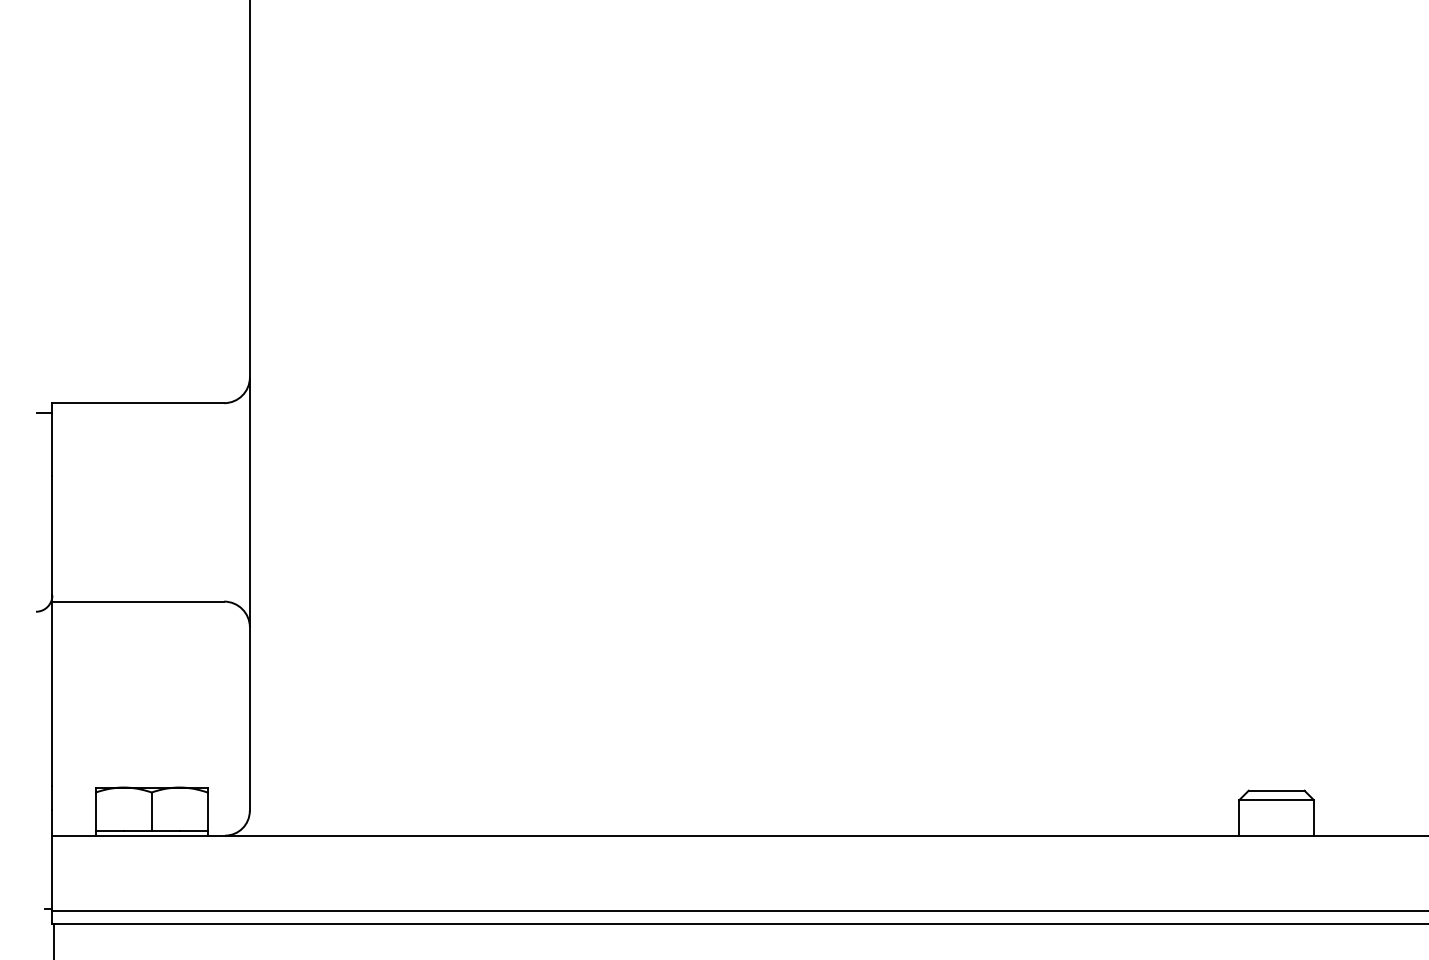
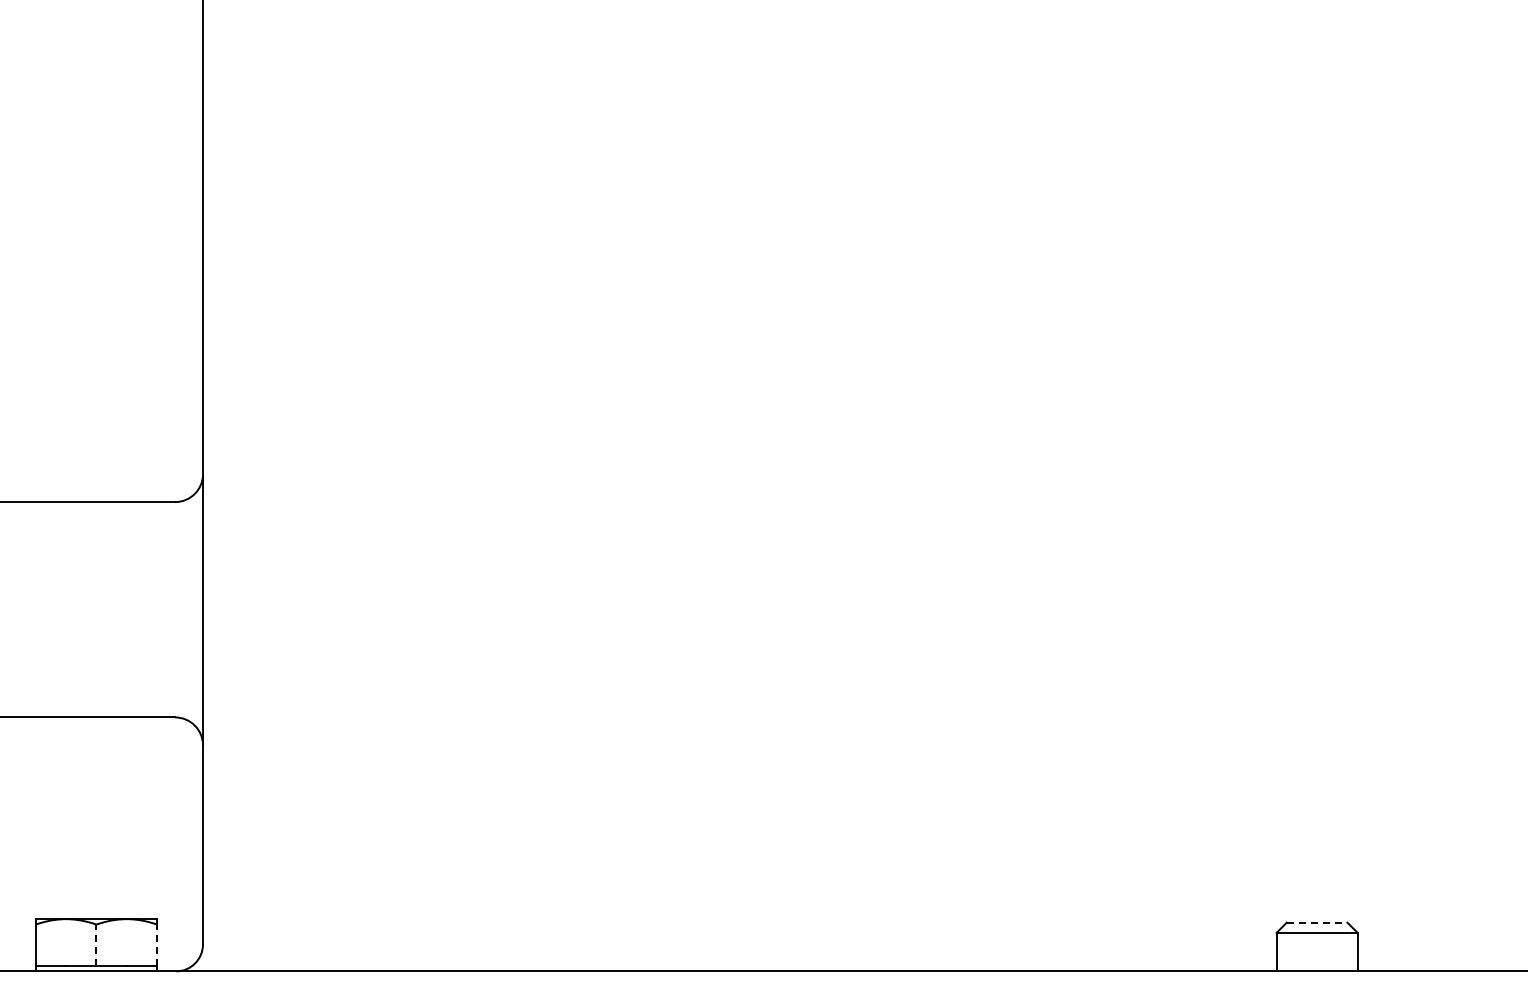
line: (1276, 790) -> (1316, 922), solid -> dashed
line: (151, 811) -> (96, 945), solid -> dashed
line: (207, 811) -> (157, 945), solid -> dashed

